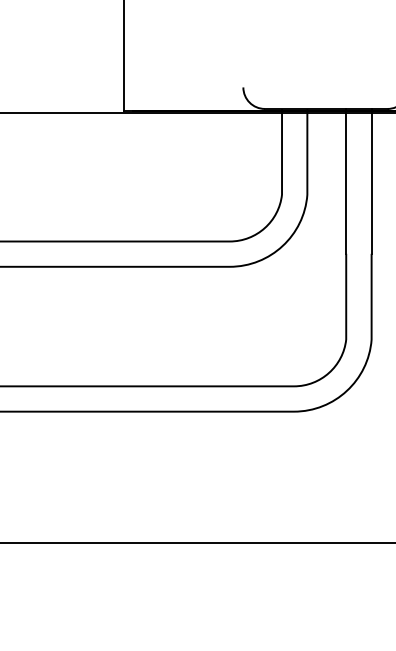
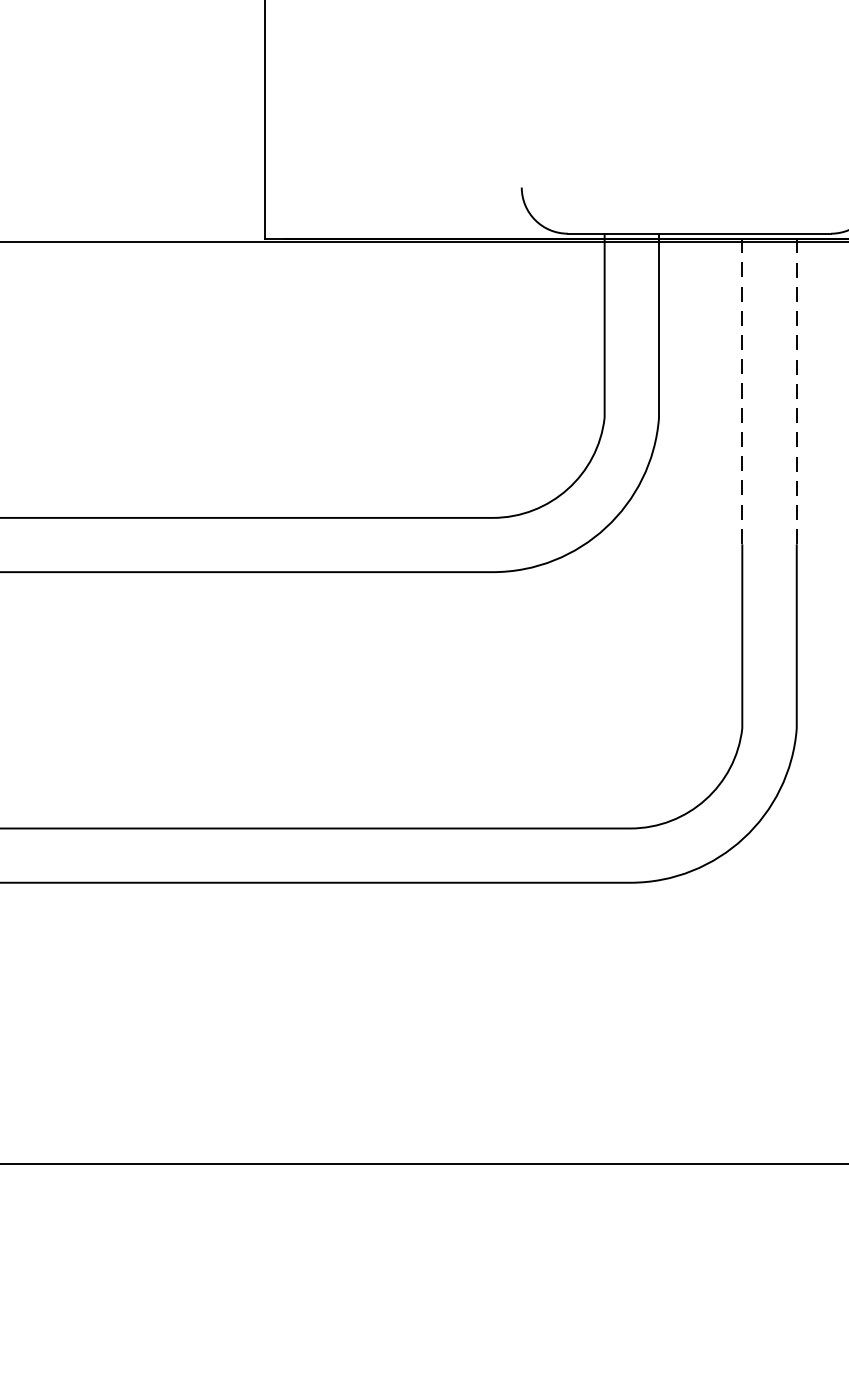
line: (346, 180) -> (742, 387), solid -> dashed
line: (371, 180) -> (796, 387), solid -> dashed

